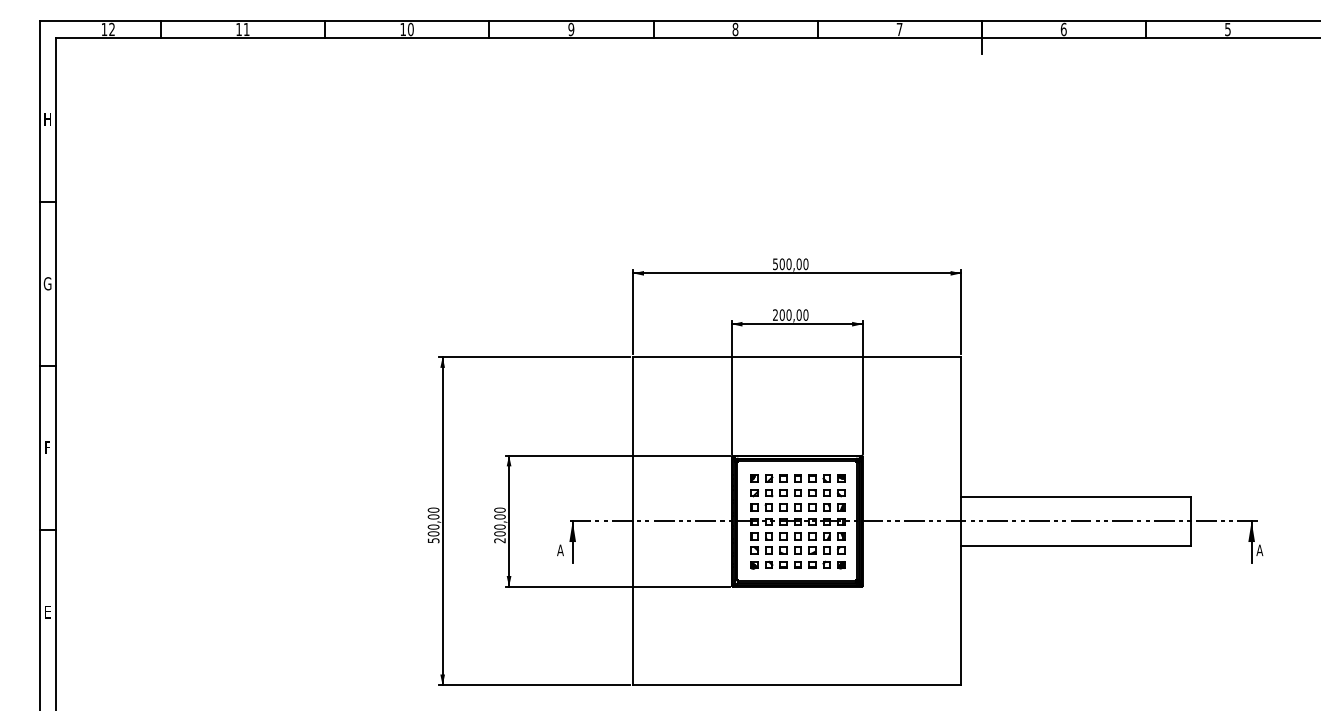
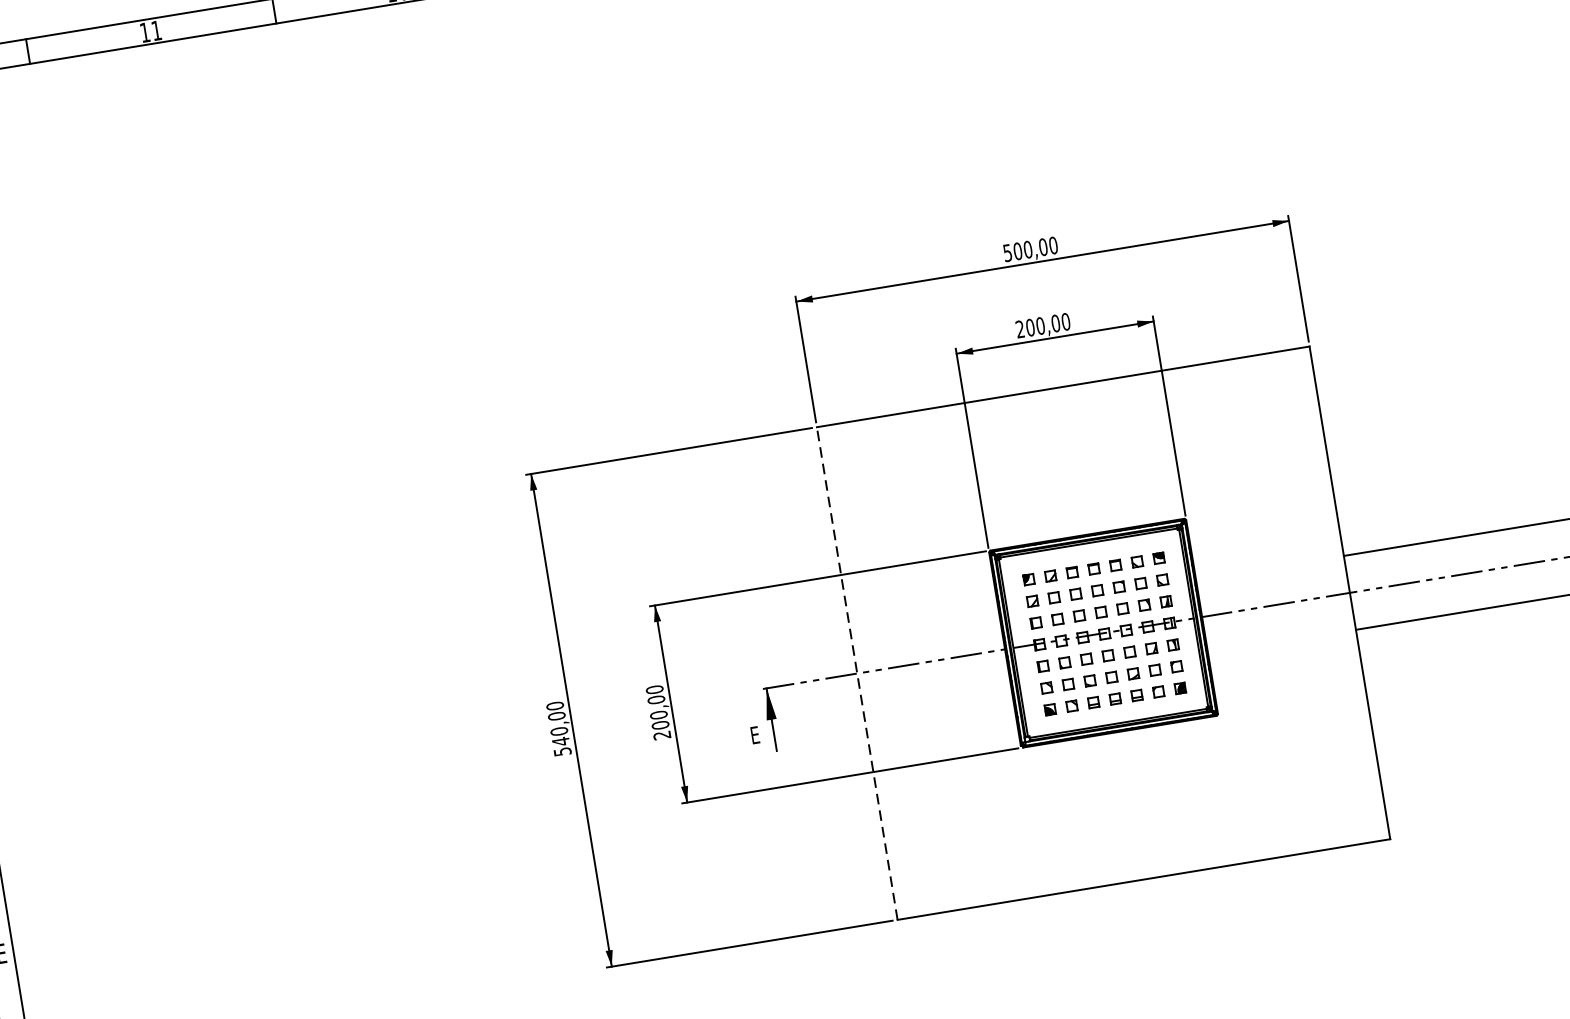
line: (633, 520) -> (857, 672), solid -> dashed
text: (433, 533) -> (560, 741), 500,00 -> 540,00
text: (560, 550) -> (755, 735), A -> E

